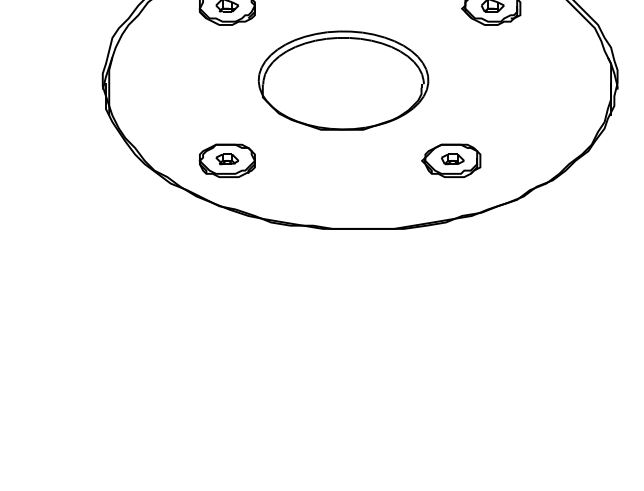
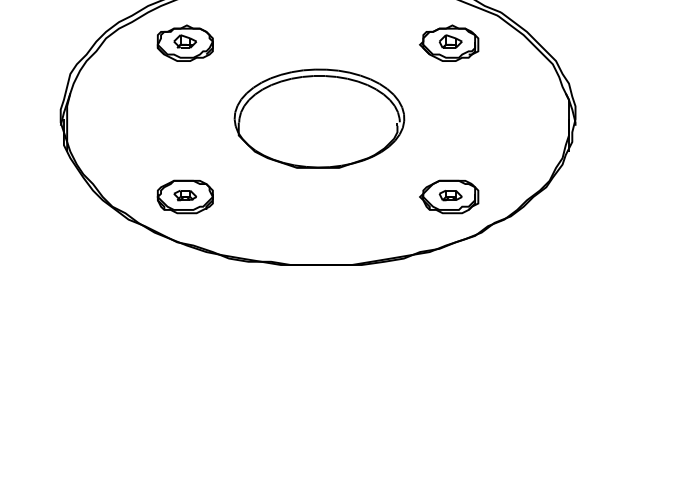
part: (343, 80) -> (319, 118), moved
part: (451, 160) -> (449, 196), moved

